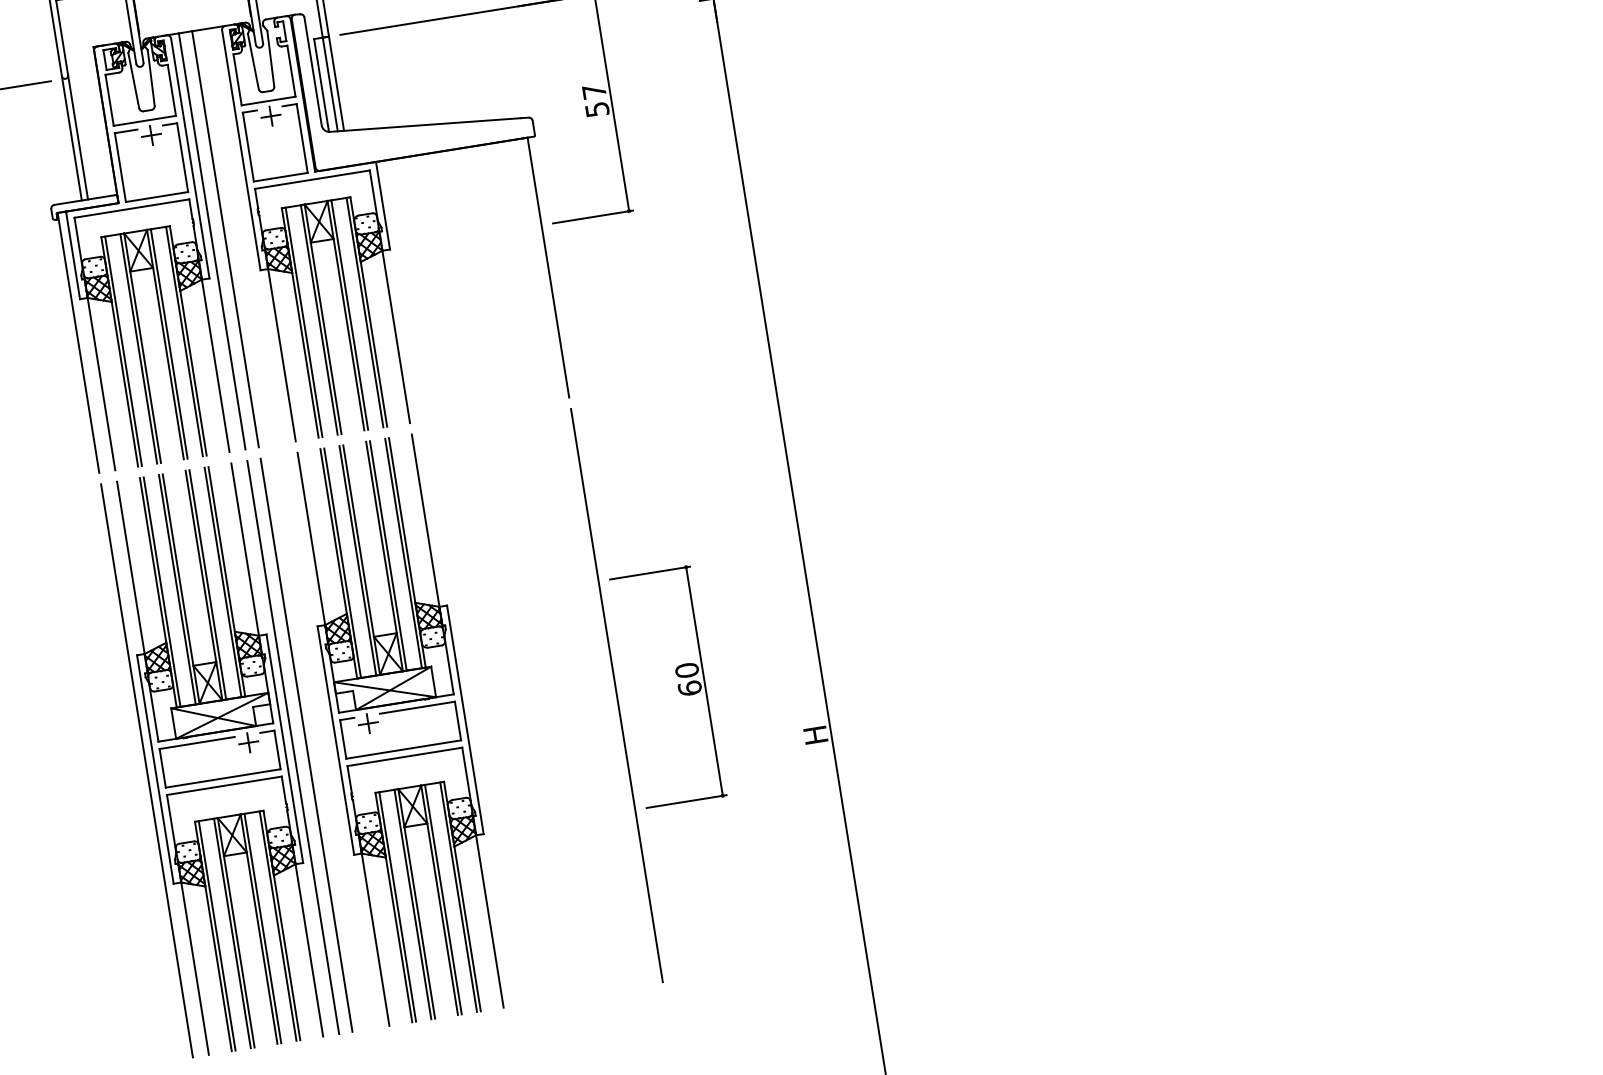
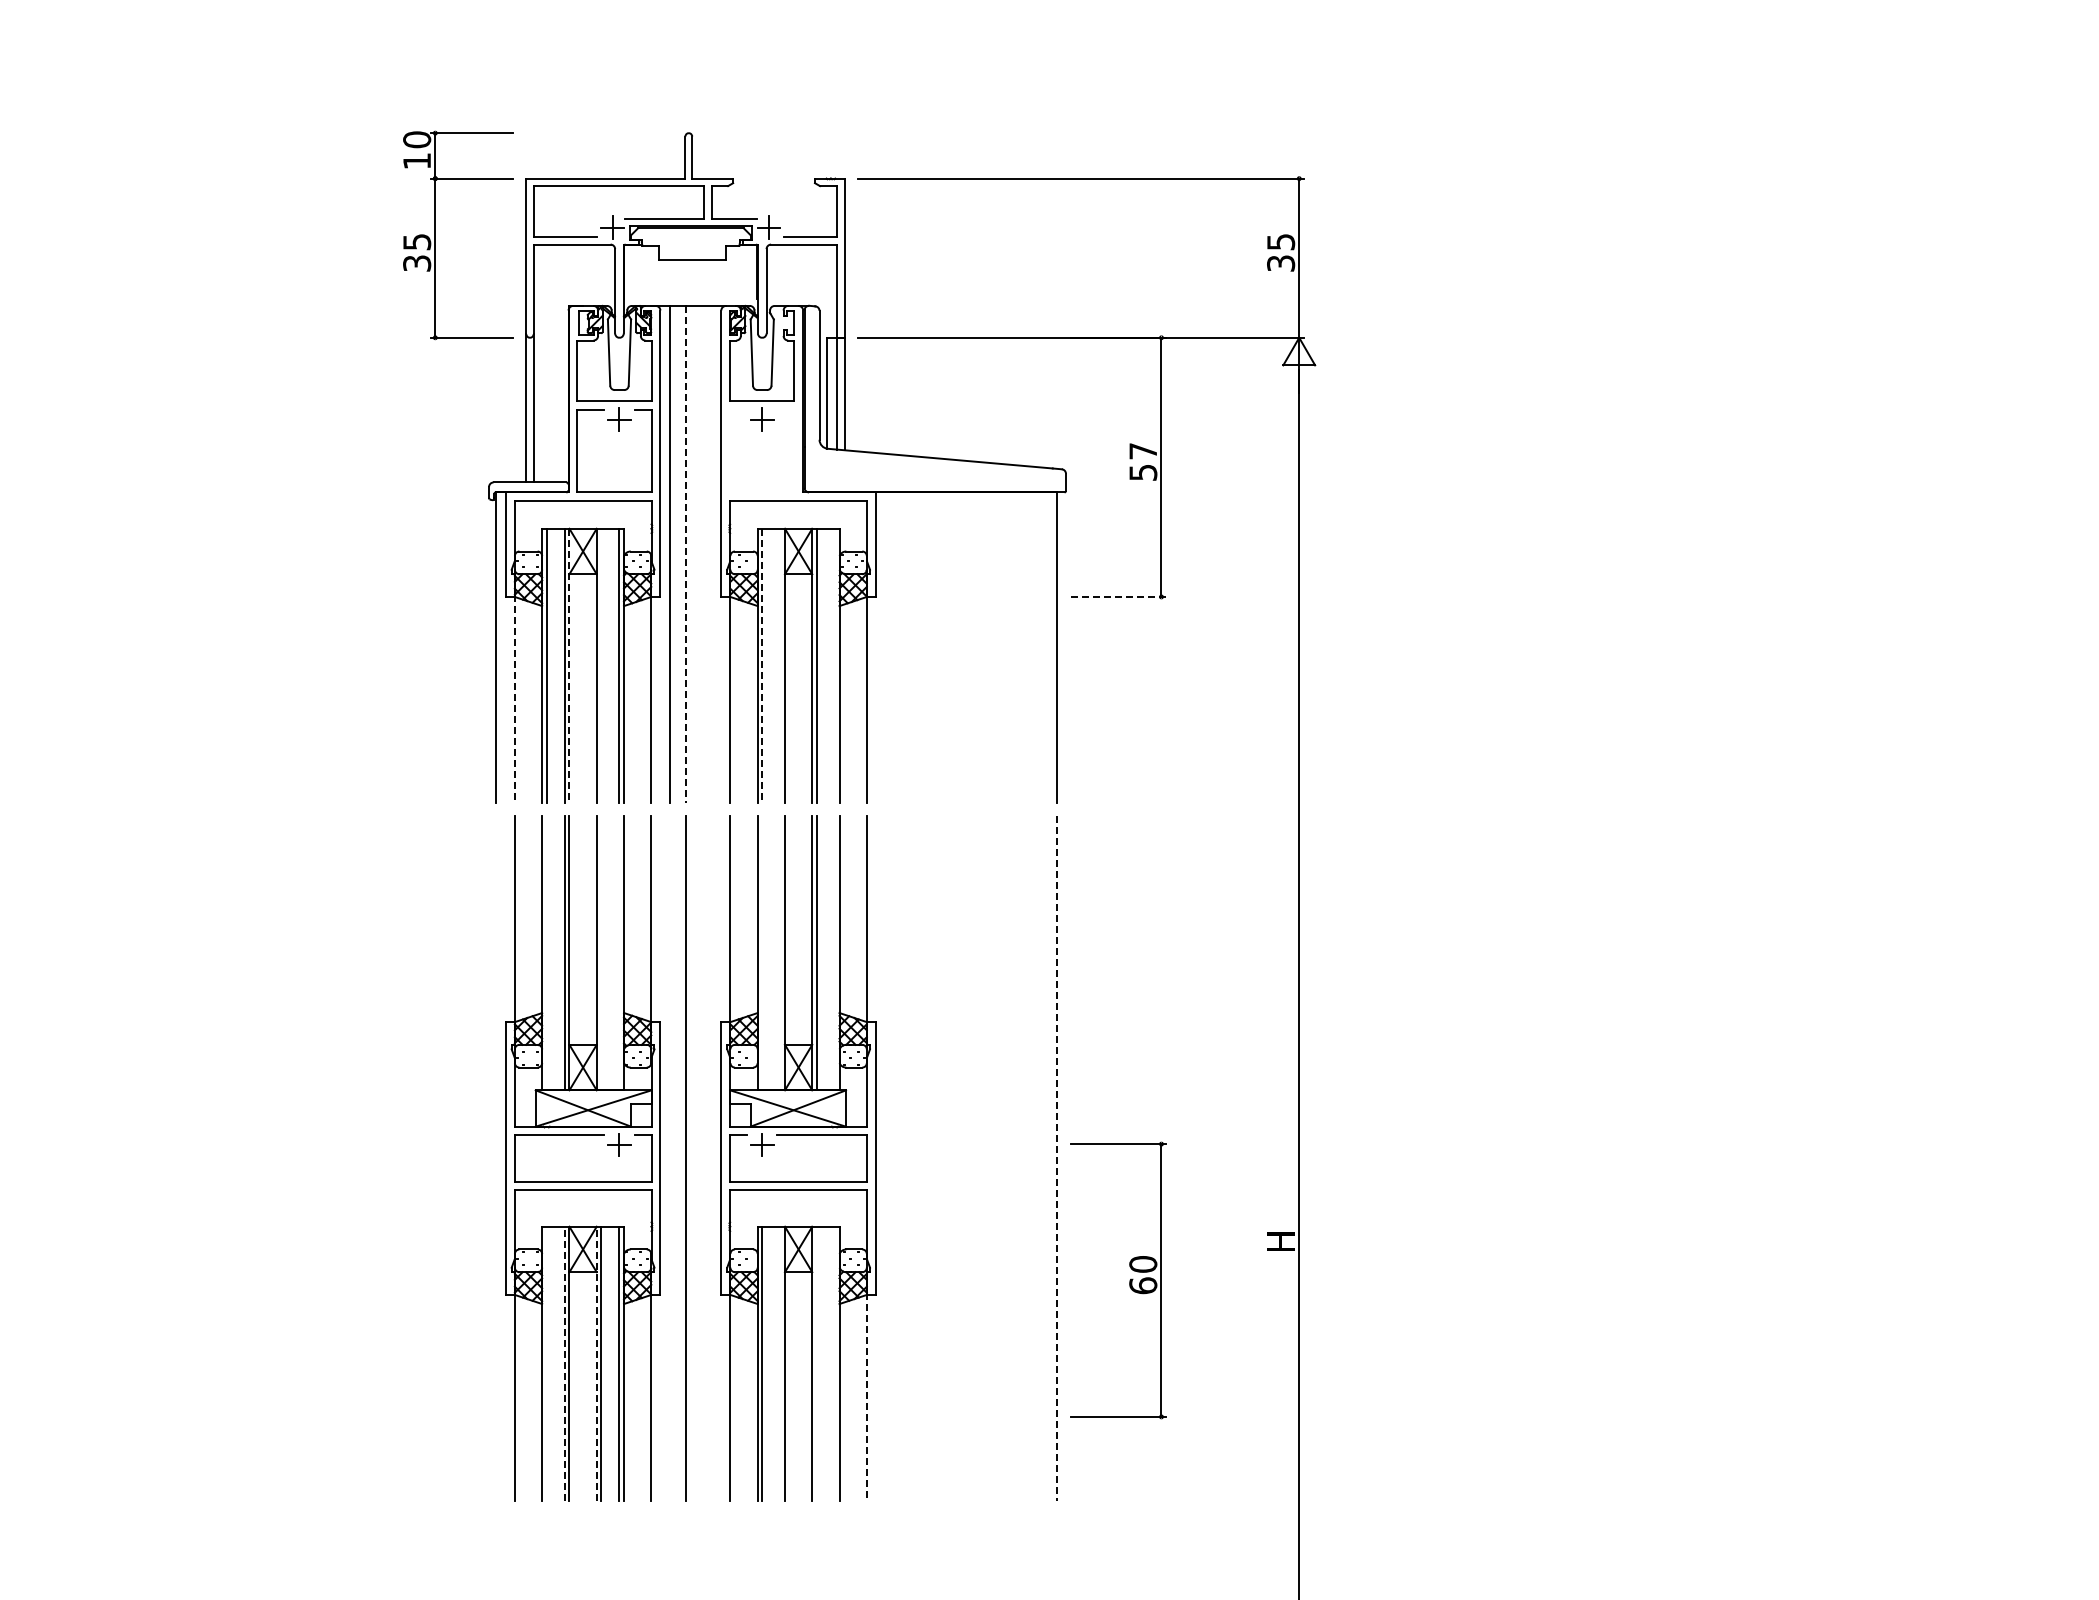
part: (248, 146) -> (730, 450), removed
line: (593, 216) -> (1118, 596), solid -> dashed
line: (225, 239) -> (686, 554), solid -> dashed
line: (365, 312) -> (835, 665), removed
line: (319, 319) -> (780, 665), removed
line: (304, 322) -> (762, 665), solid -> dashed
line: (169, 343) -> (601, 665), removed
line: (142, 348) -> (569, 665), solid -> dashed
line: (101, 383) -> (514, 699), solid -> dashed
line: (404, 553) -> (835, 953), removed
line: (357, 560) -> (780, 953), removed
line: (342, 563) -> (762, 953), removed
line: (223, 582) -> (619, 953), removed
line: (208, 584) -> (601, 953), removed
line: (161, 592) -> (546, 953), removed
part: (677, 685) -> (1129, 1280), moved
line: (616, 696) -> (1056, 1159), solid -> dashed
line: (292, 747) -> (669, 1158), removed
line: (146, 770) -> (495, 1158), removed
line: (459, 896) -> (835, 1363), removed
line: (443, 899) -> (816, 1363), removed
line: (412, 904) -> (780, 1363), removed
line: (489, 921) -> (866, 1397), solid -> dashed
line: (258, 929) -> (596, 1363), solid -> dashed
line: (232, 933) -> (564, 1363), solid -> dashed
line: (216, 935) -> (546, 1363), removed

